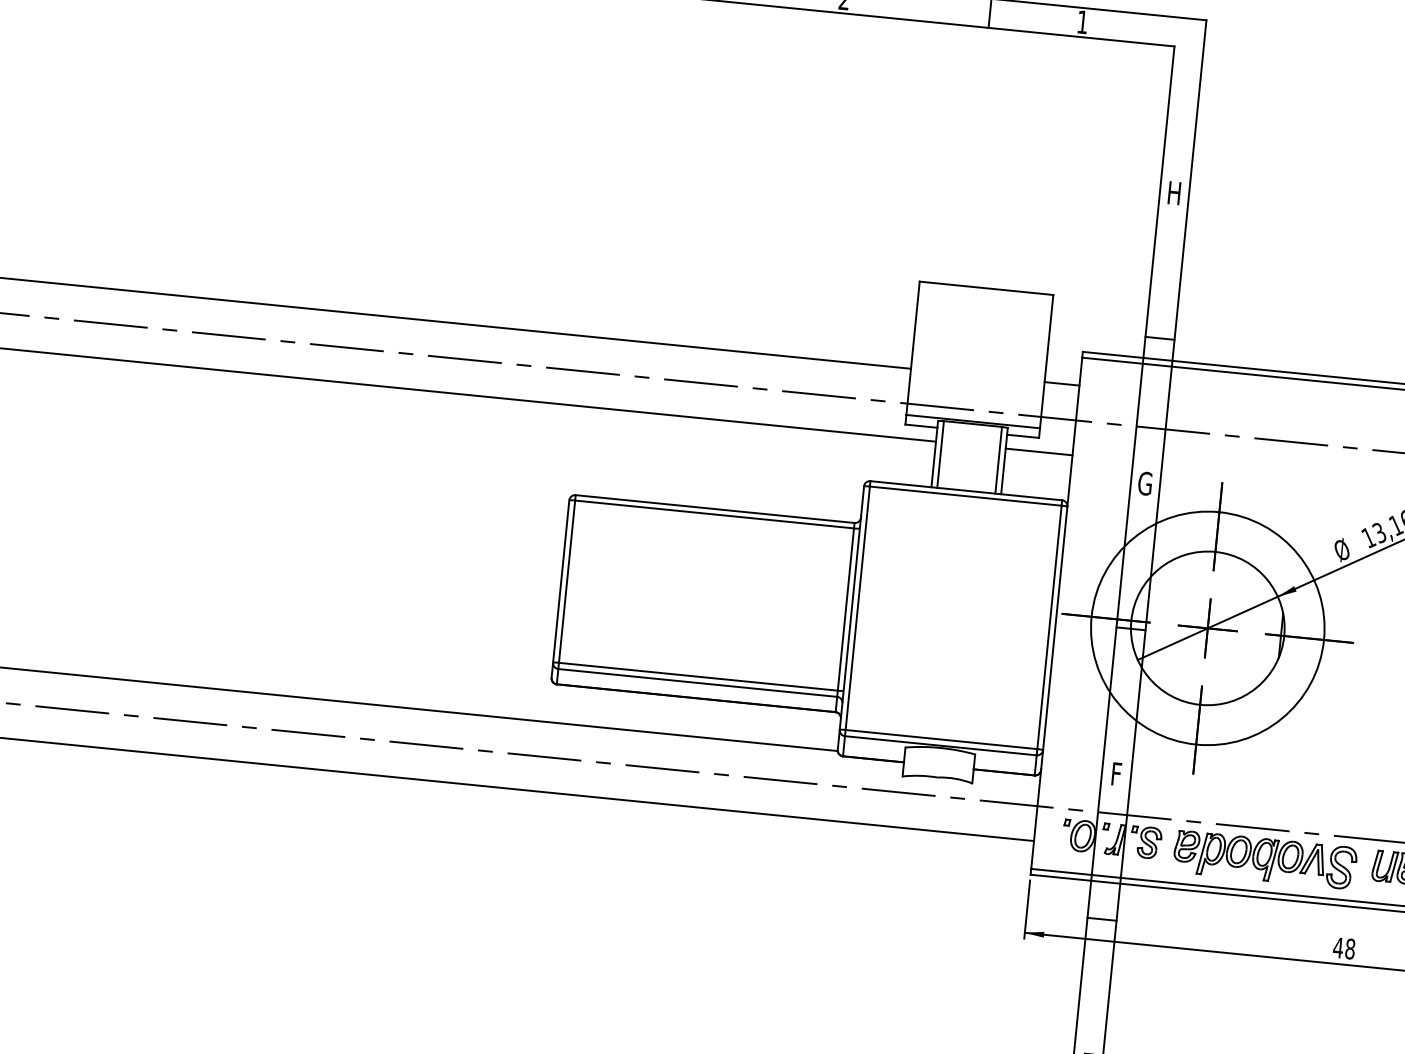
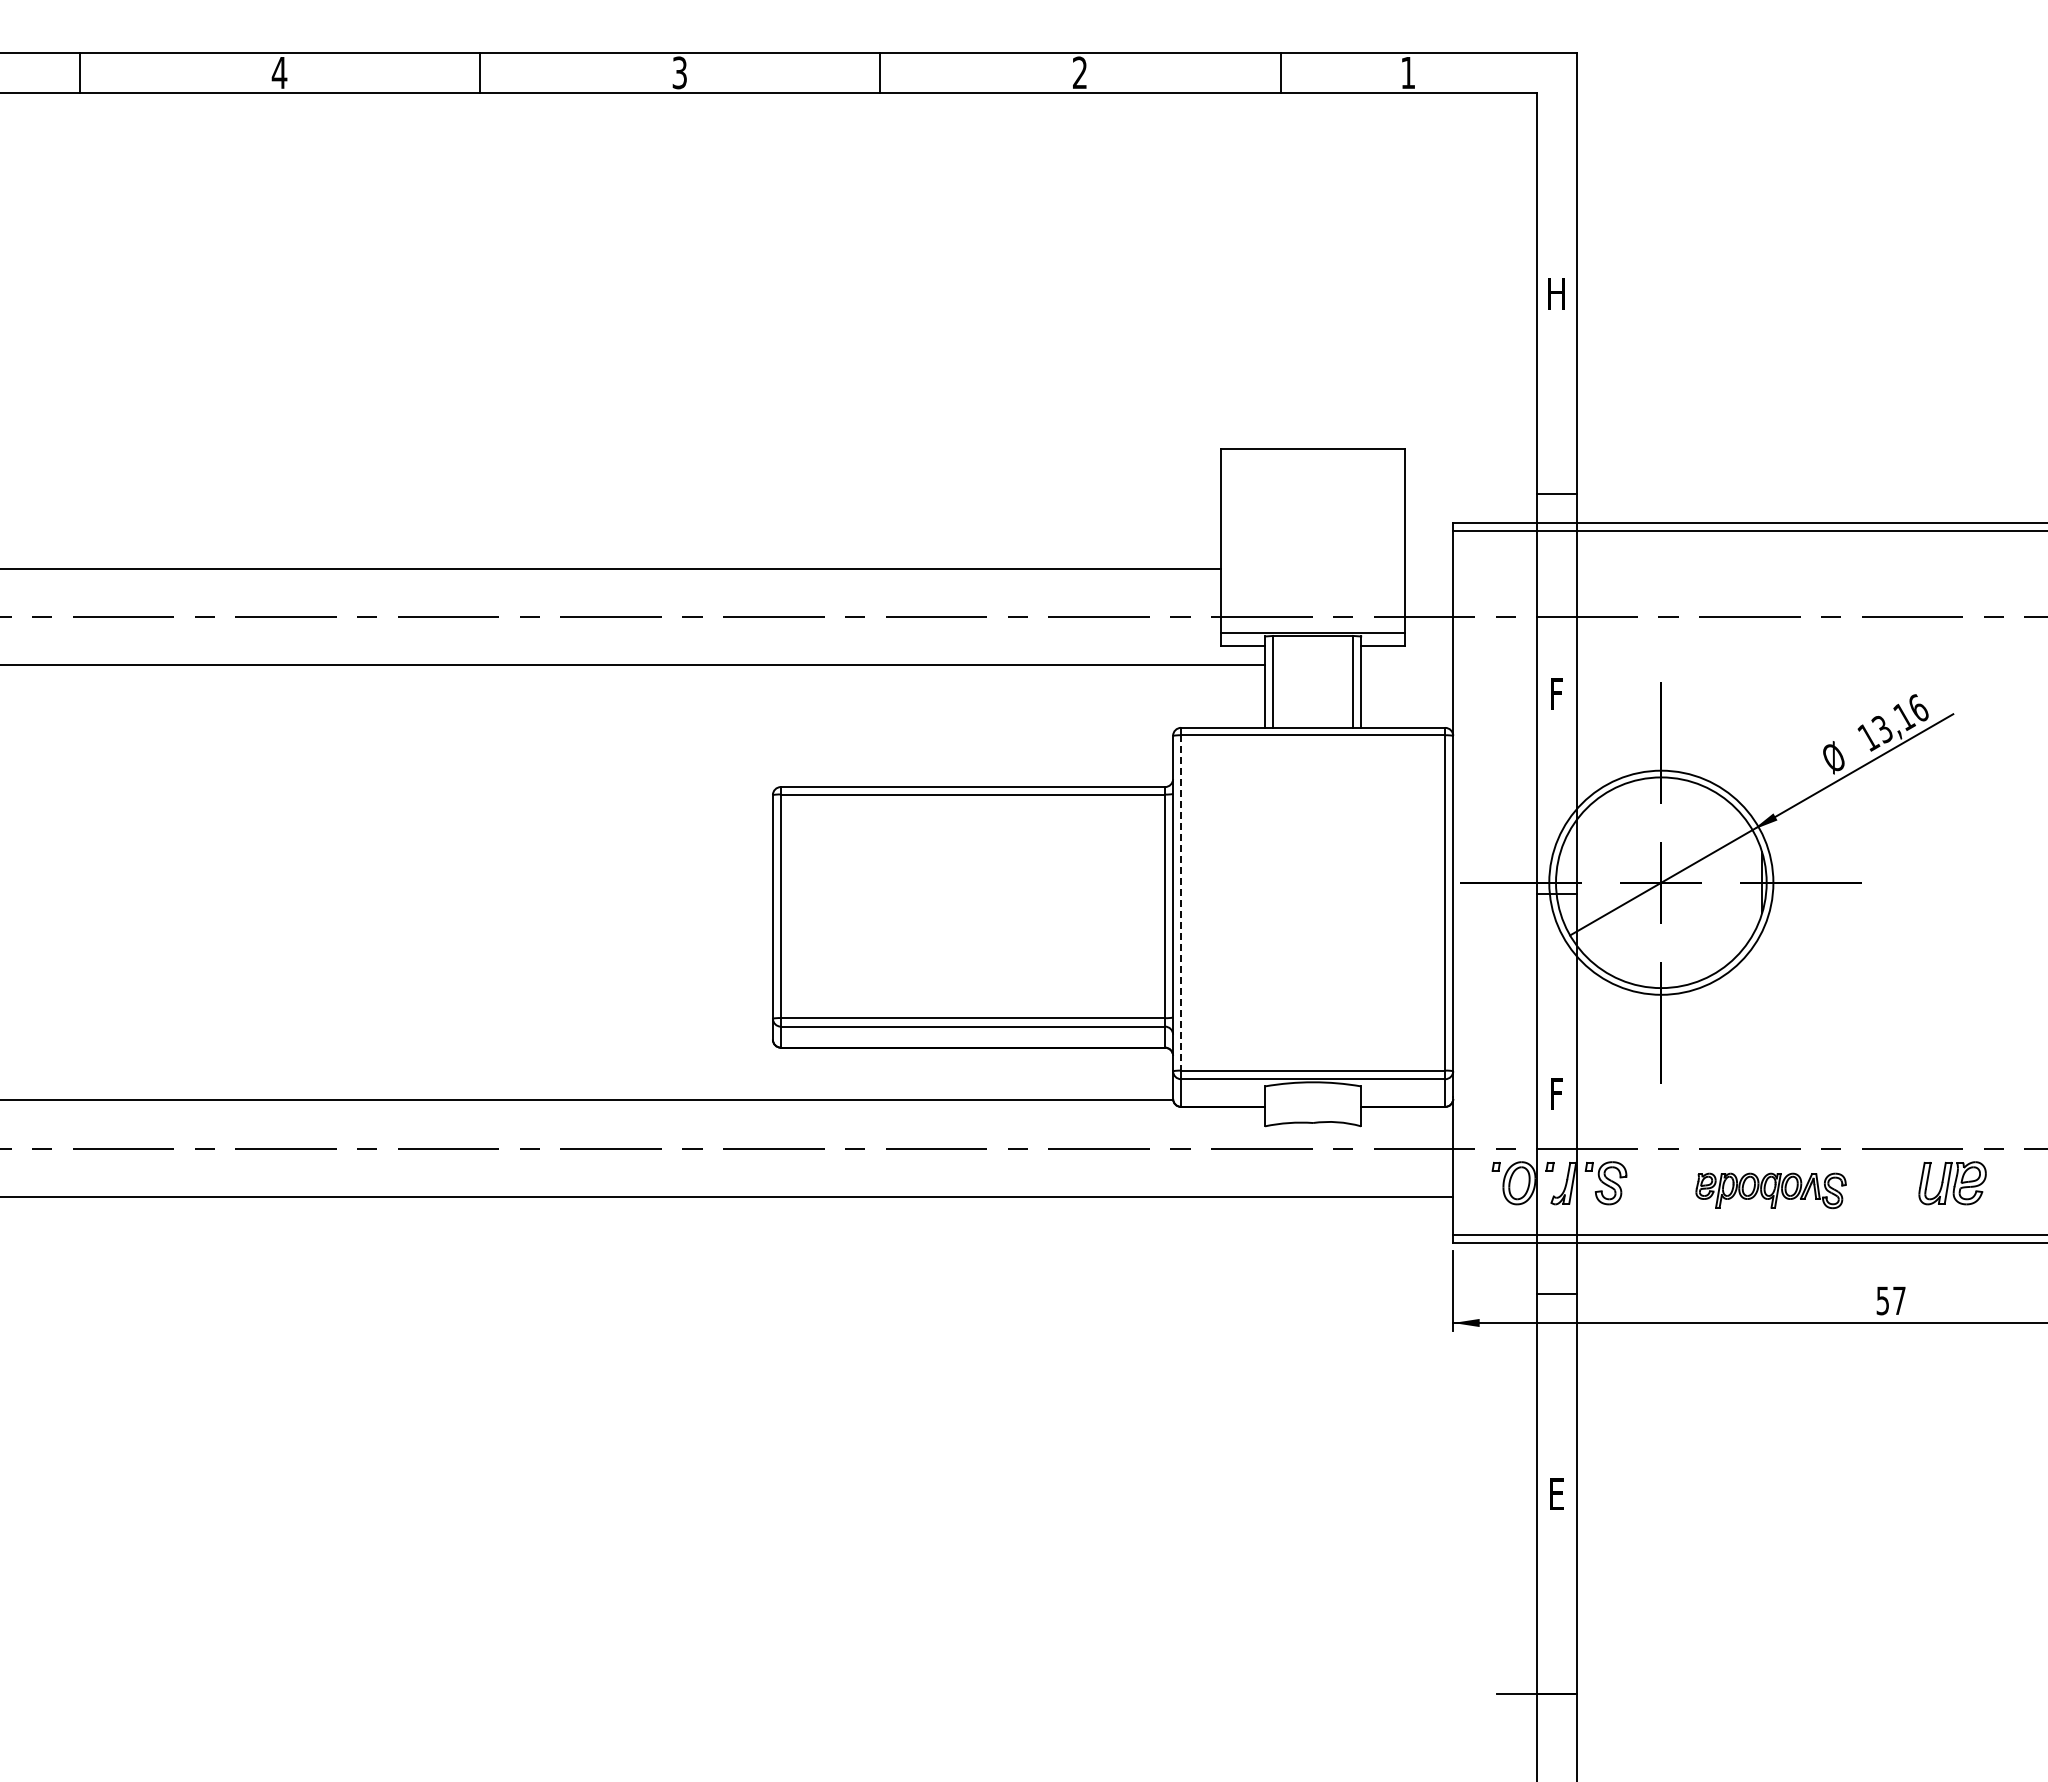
line: (1062, 384) -> (1429, 569), removed
line: (1039, 452) -> (1407, 665), removed
text: (1144, 483) -> (1555, 693), G -> F
line: (858, 607) -> (1181, 902), solid -> dashed
circle: (1207, 628) -> (1661, 882), size x0.7
part: (1264, 859) -> (1770, 1190), size x0.6
text: (1343, 948) -> (1890, 1300), 48 -> 57

